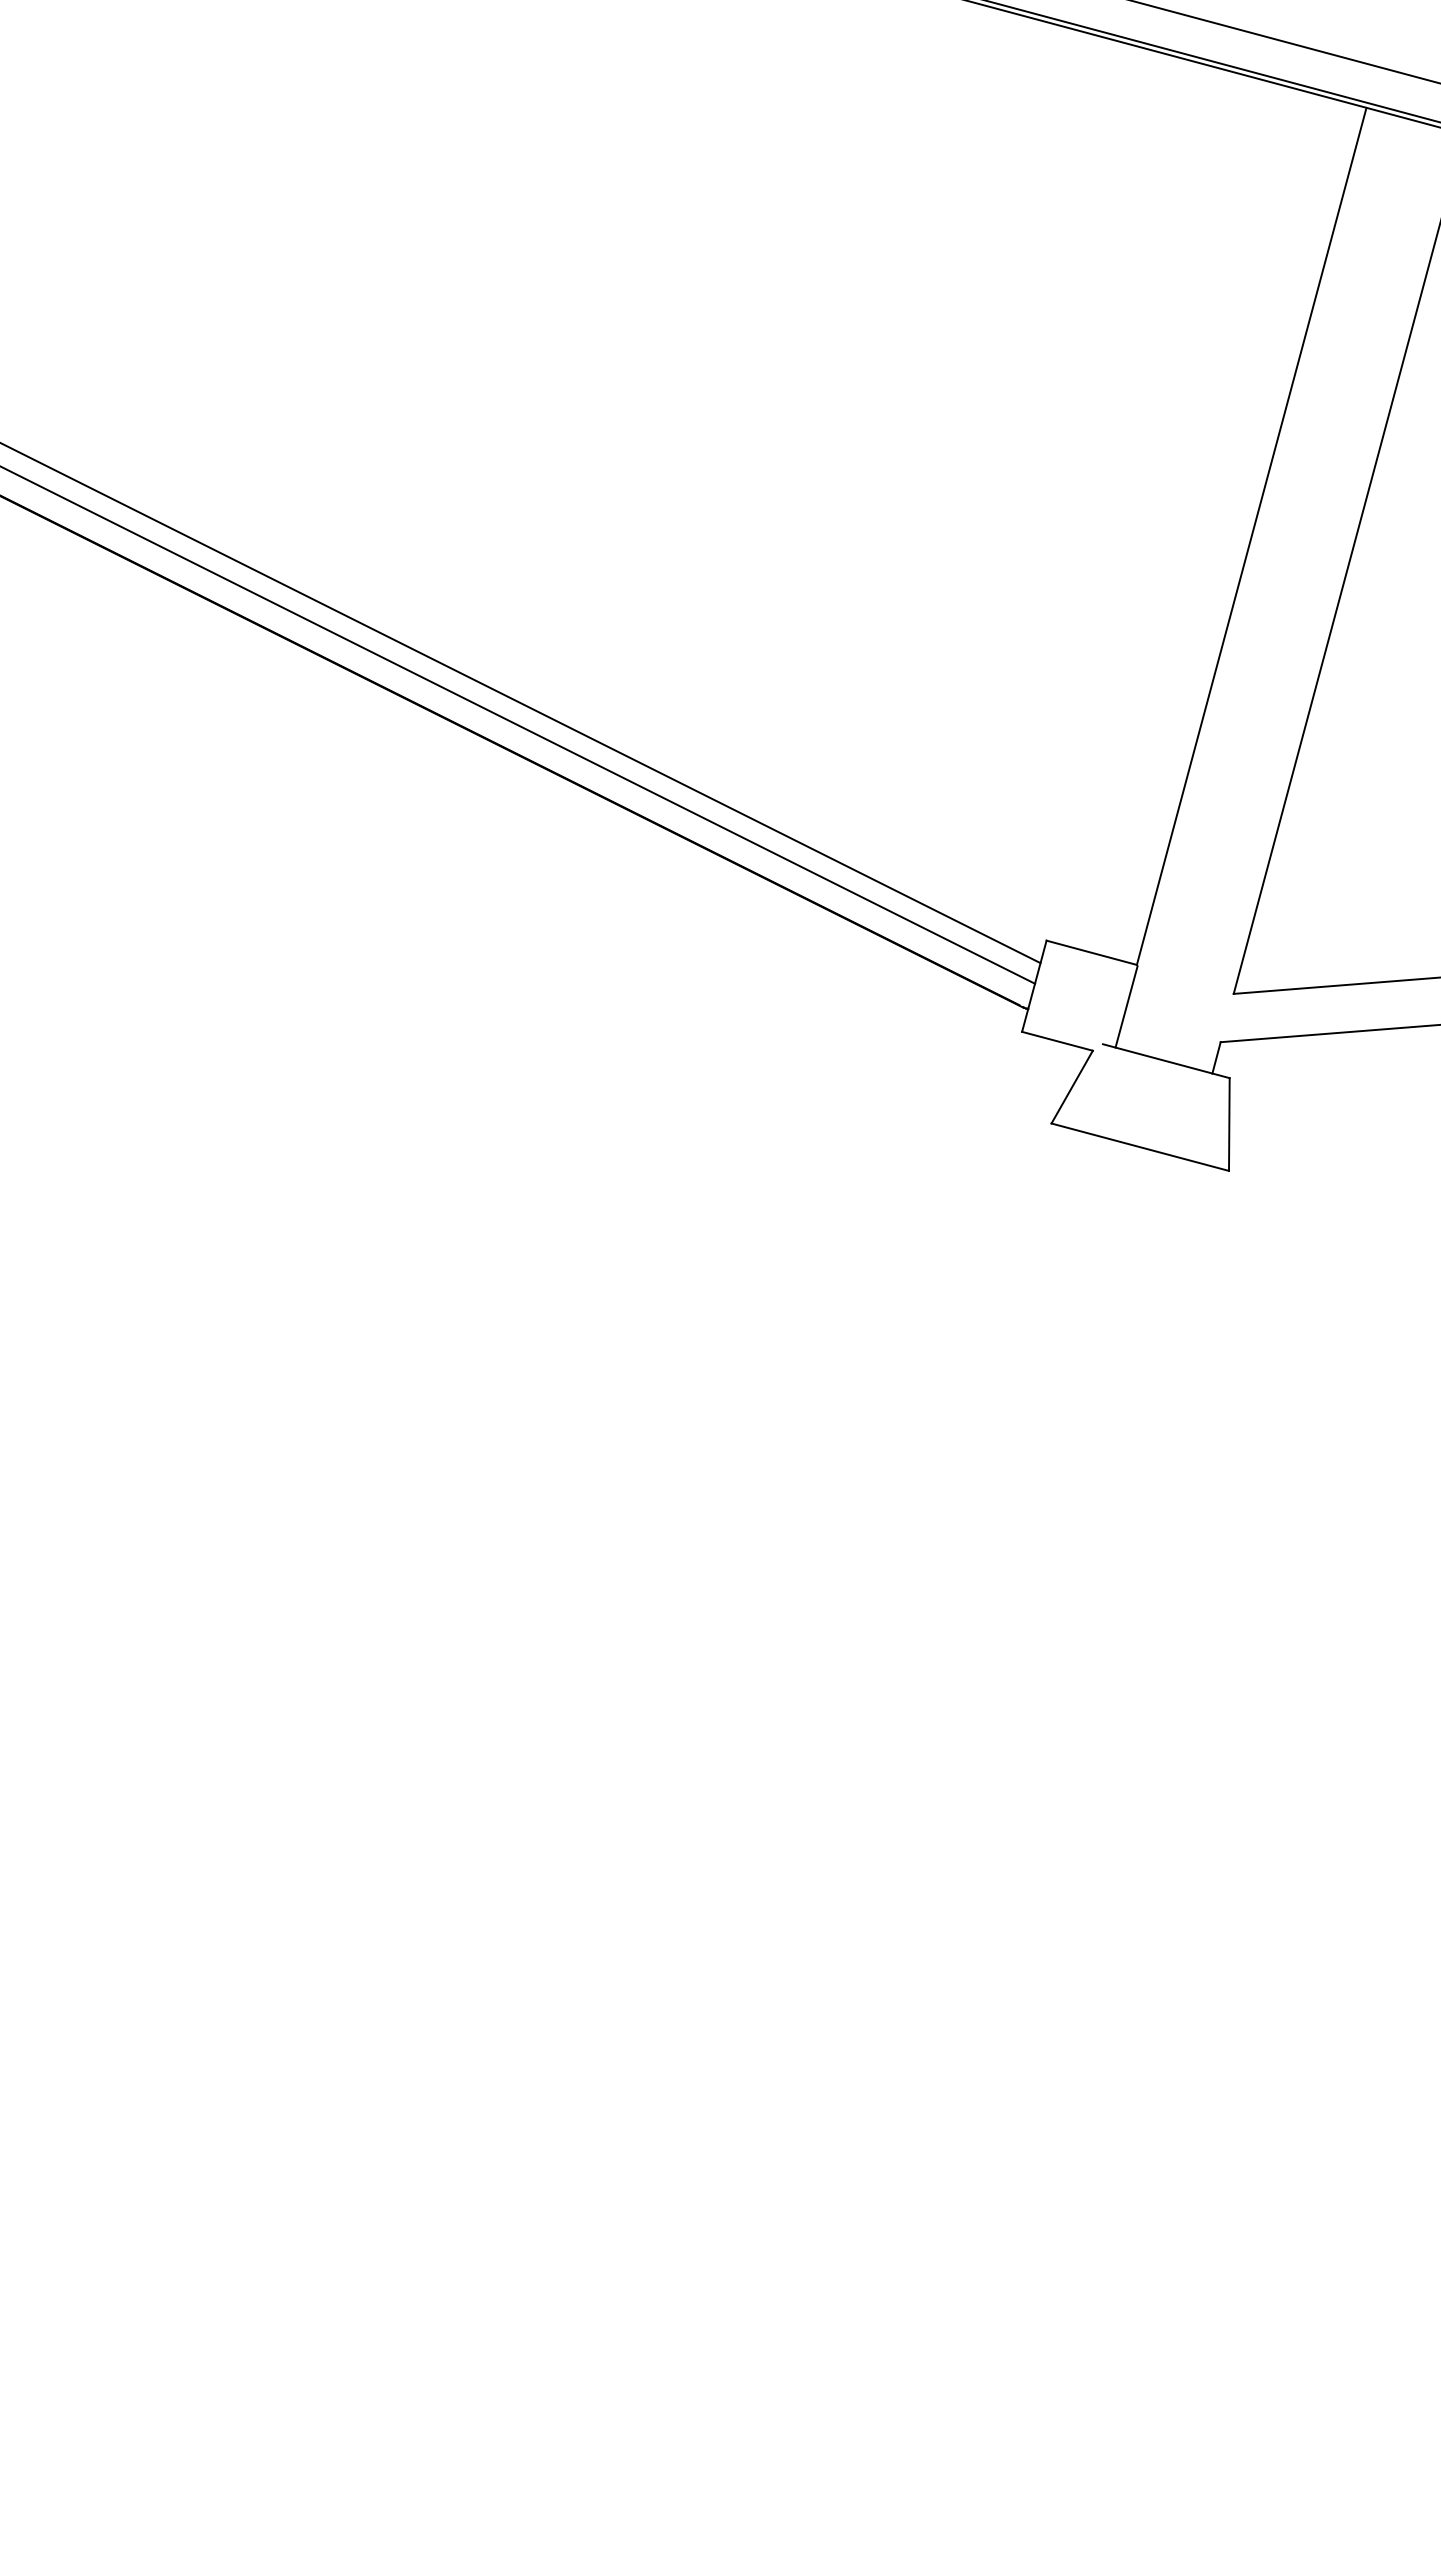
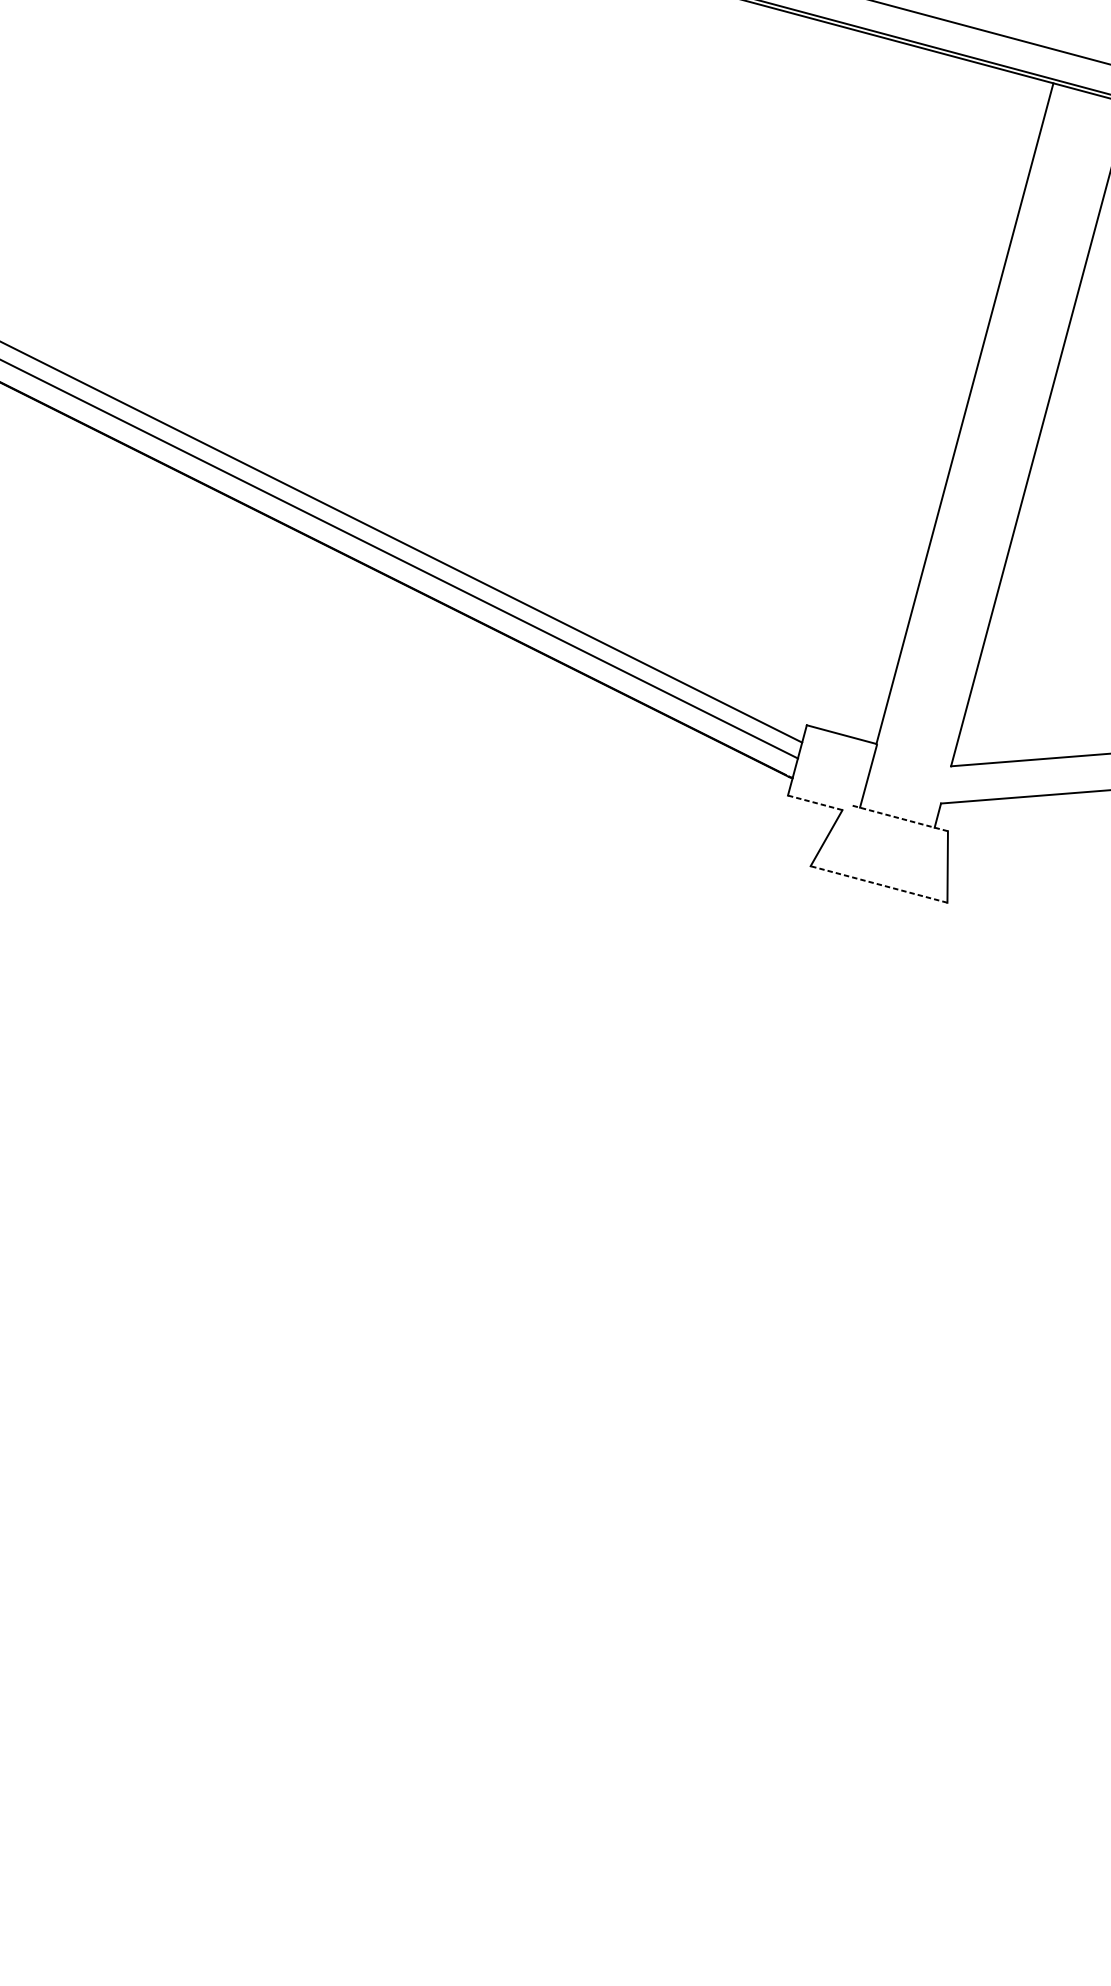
line: (1057, 1041) -> (815, 802), solid -> dashed
line: (1166, 1061) -> (899, 818), solid -> dashed
line: (1140, 1147) -> (879, 884), solid -> dashed

